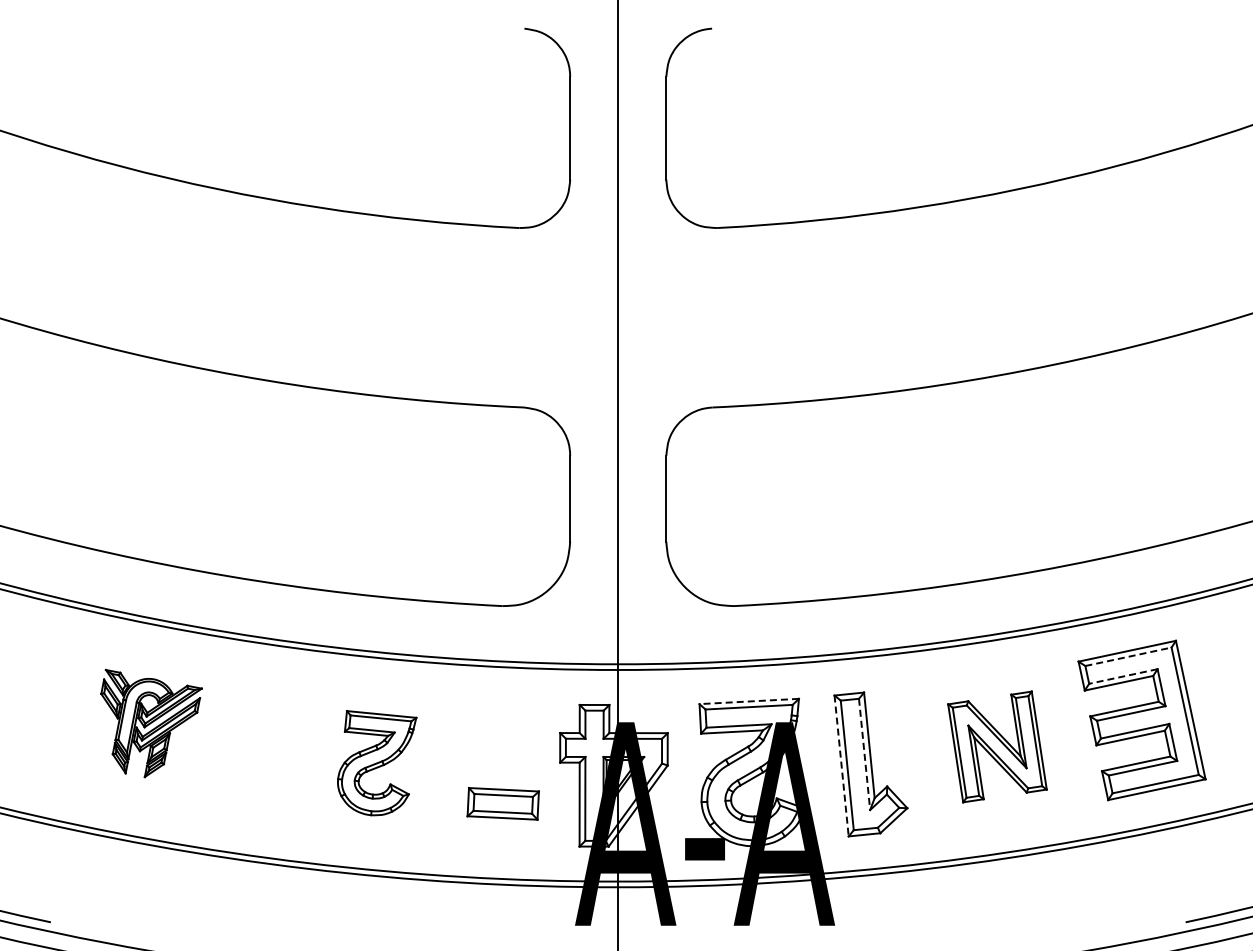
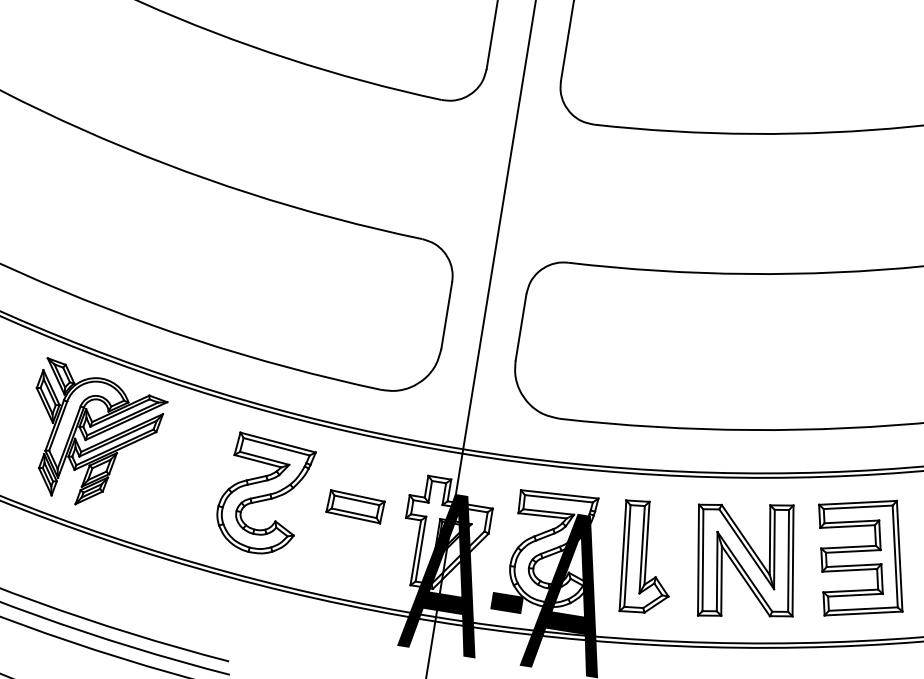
line: (1128, 656) -> (858, 507), dashed -> solid
line: (1123, 676) -> (851, 521), dashed -> solid
line: (749, 701) -> (559, 494), dashed -> solid
part: (151, 723) -> (95, 436), size x1.67
part: (997, 746) -> (745, 560), size x1.43
line: (864, 754) -> (642, 549), dashed -> solid
part: (377, 762) -> (264, 495), size x1.43
line: (841, 765) -> (622, 555), dashed -> solid
part: (502, 803) -> (355, 506), moved

